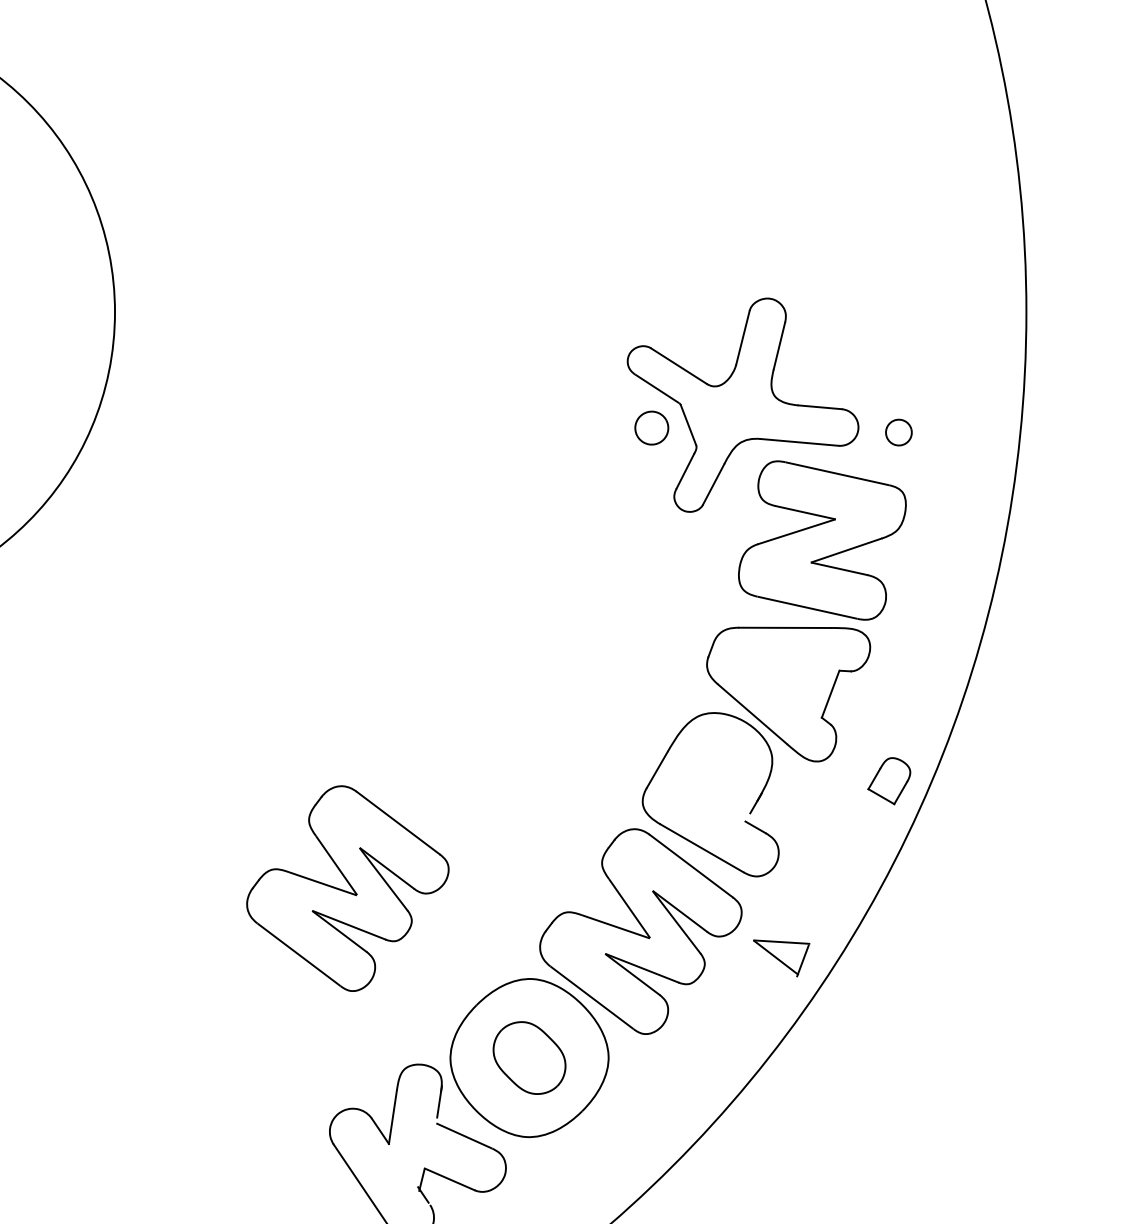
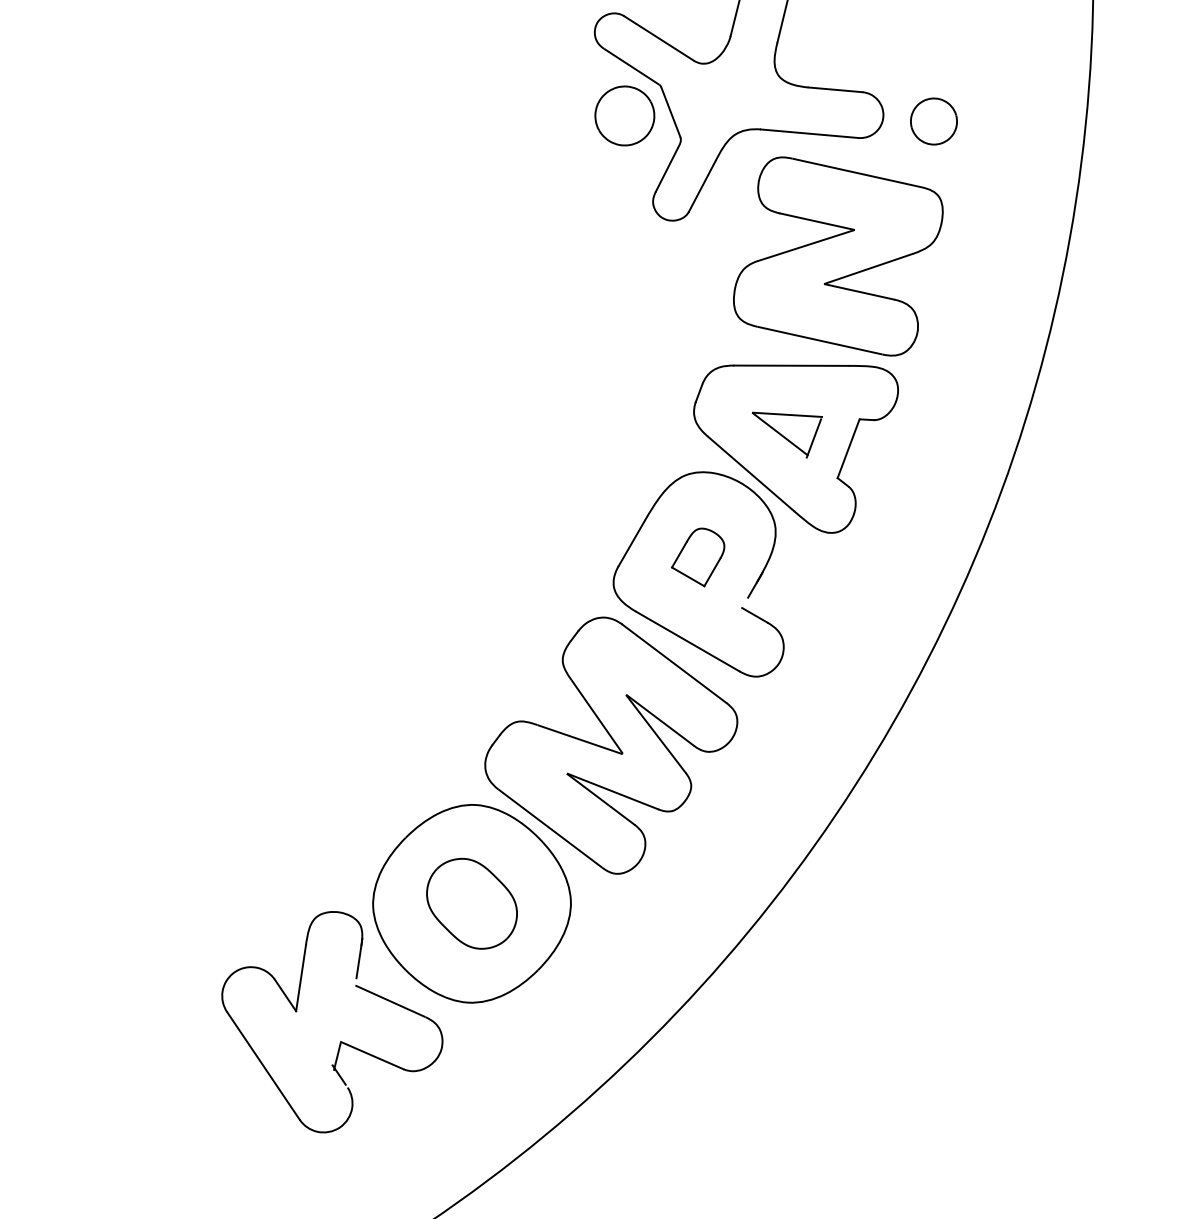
part: (651, 427) -> (624, 115), size x1.43
part: (898, 432) -> (933, 121), size x1.43
part: (889, 781) -> (698, 557), moved
part: (347, 888) -> (244, 691), removed
part: (781, 958) -> (787, 435), moved

